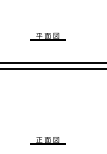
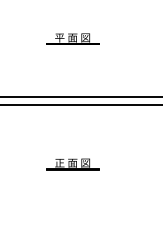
part: (47, 36) -> (72, 38), moved
part: (47, 140) -> (72, 164), moved

